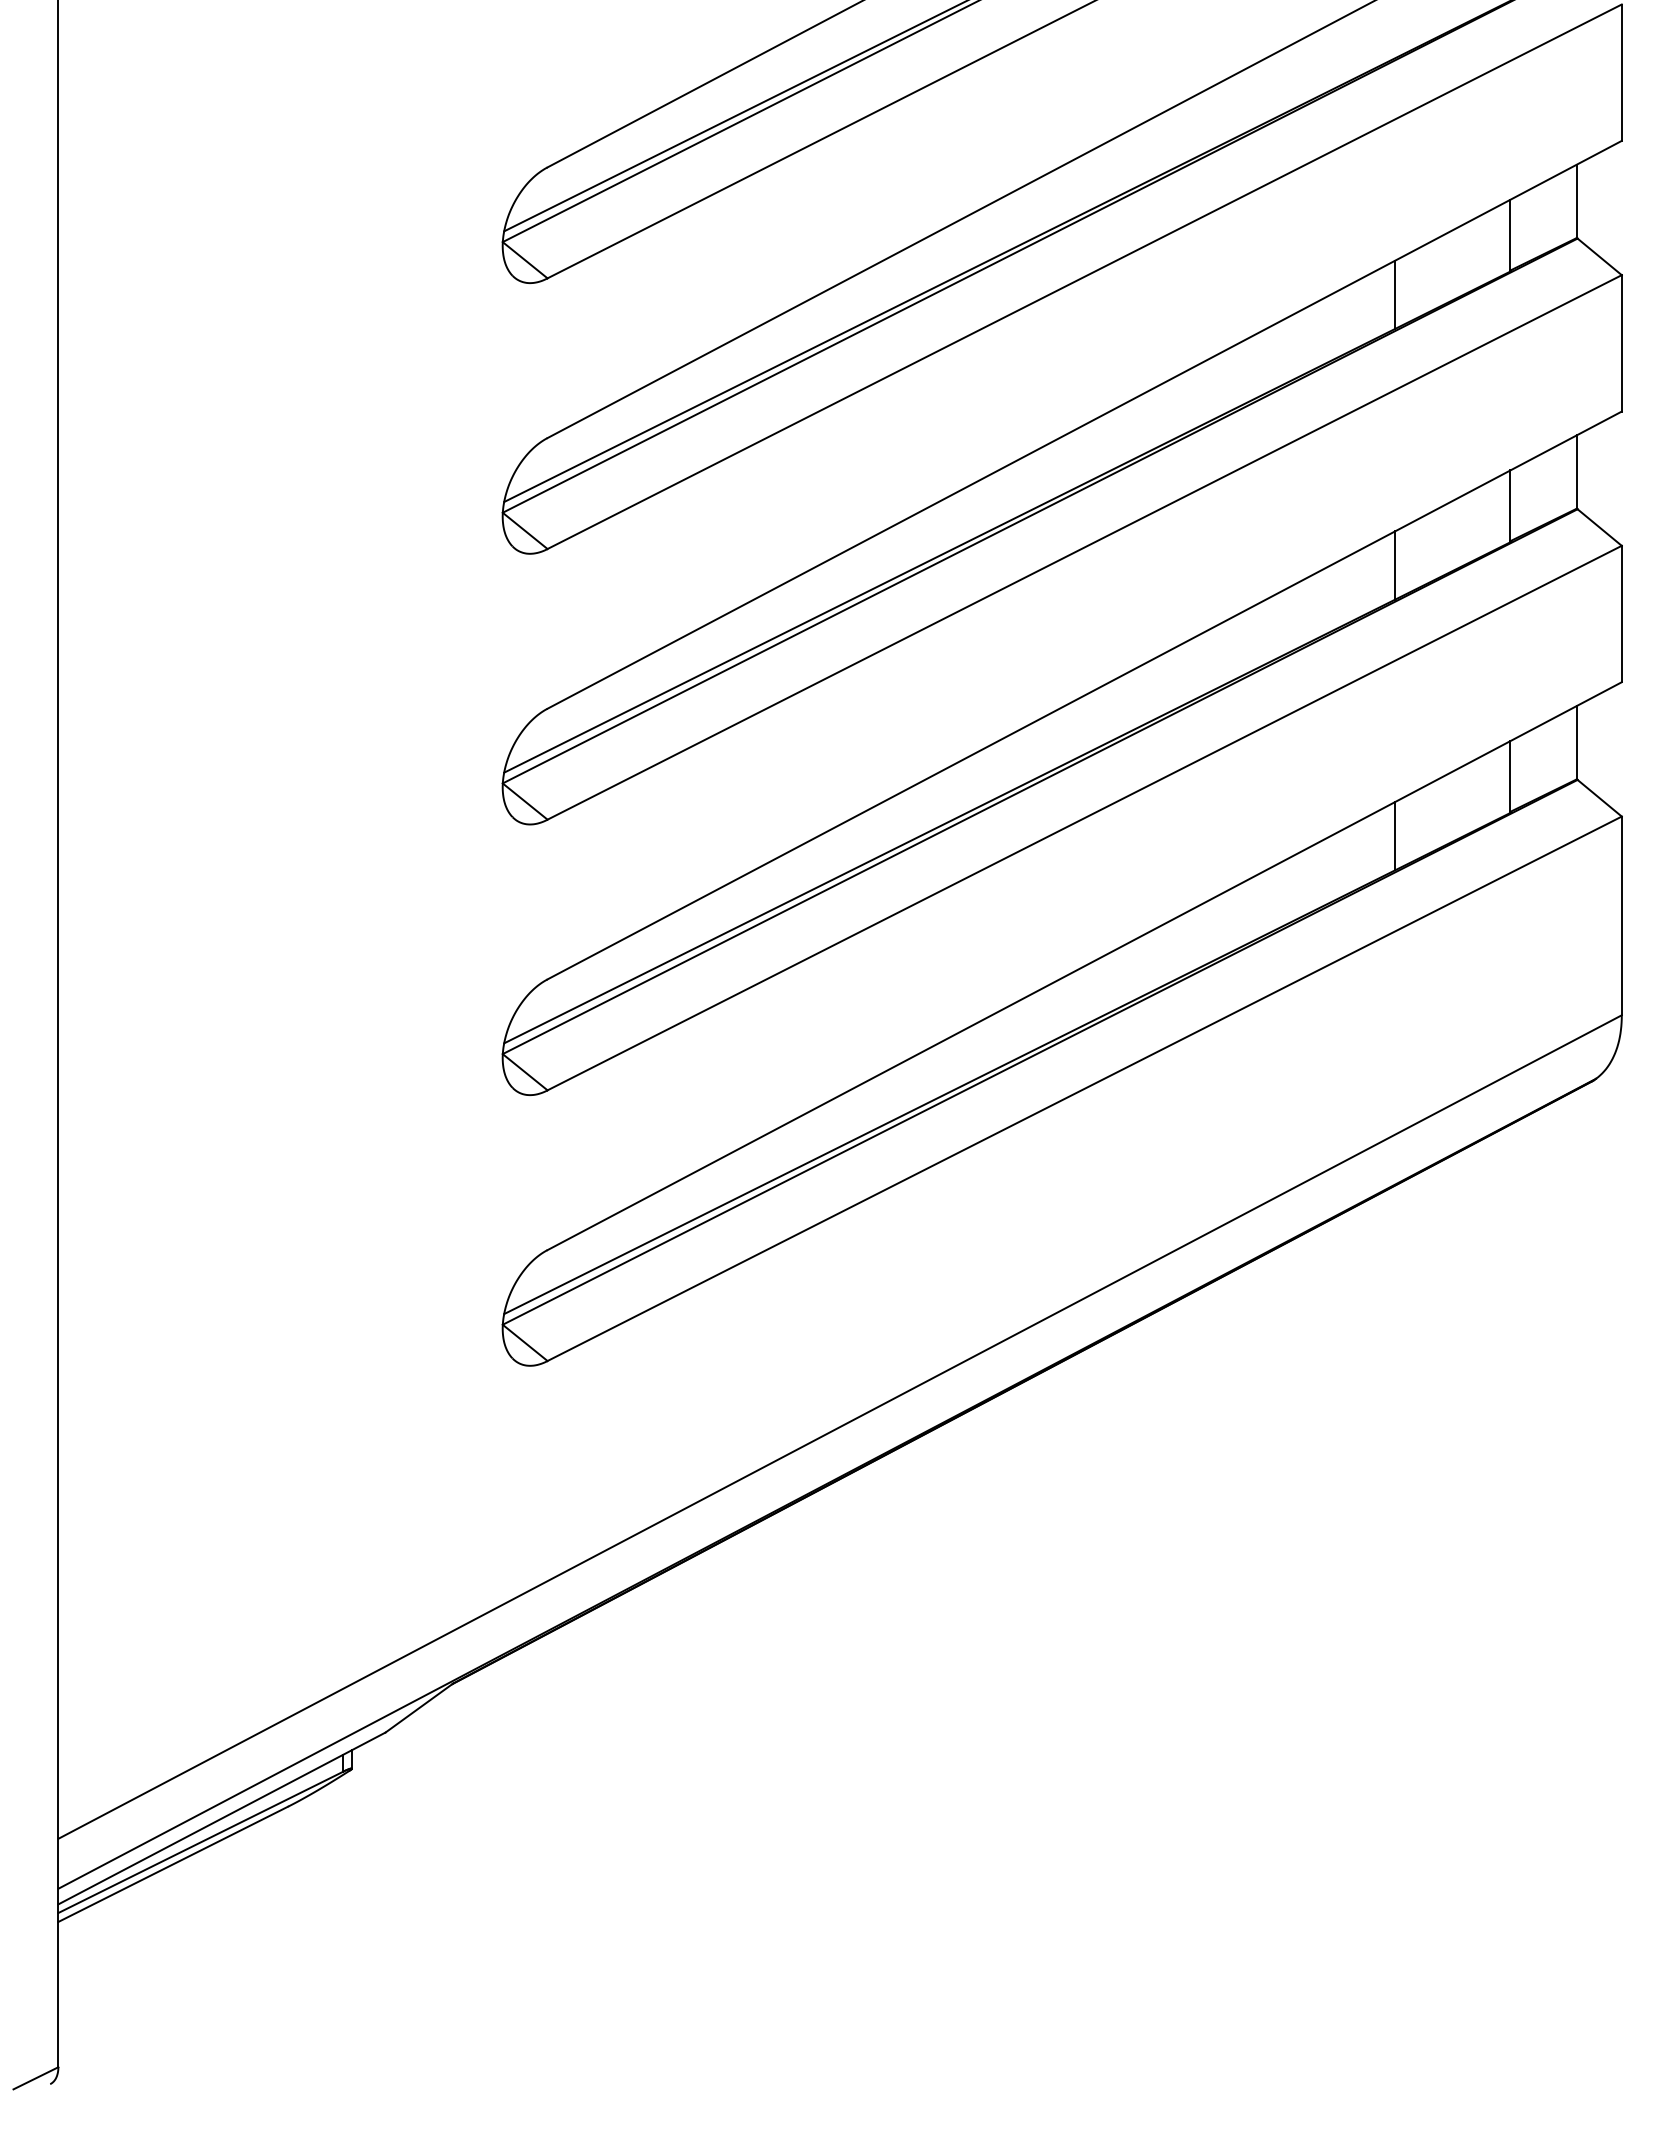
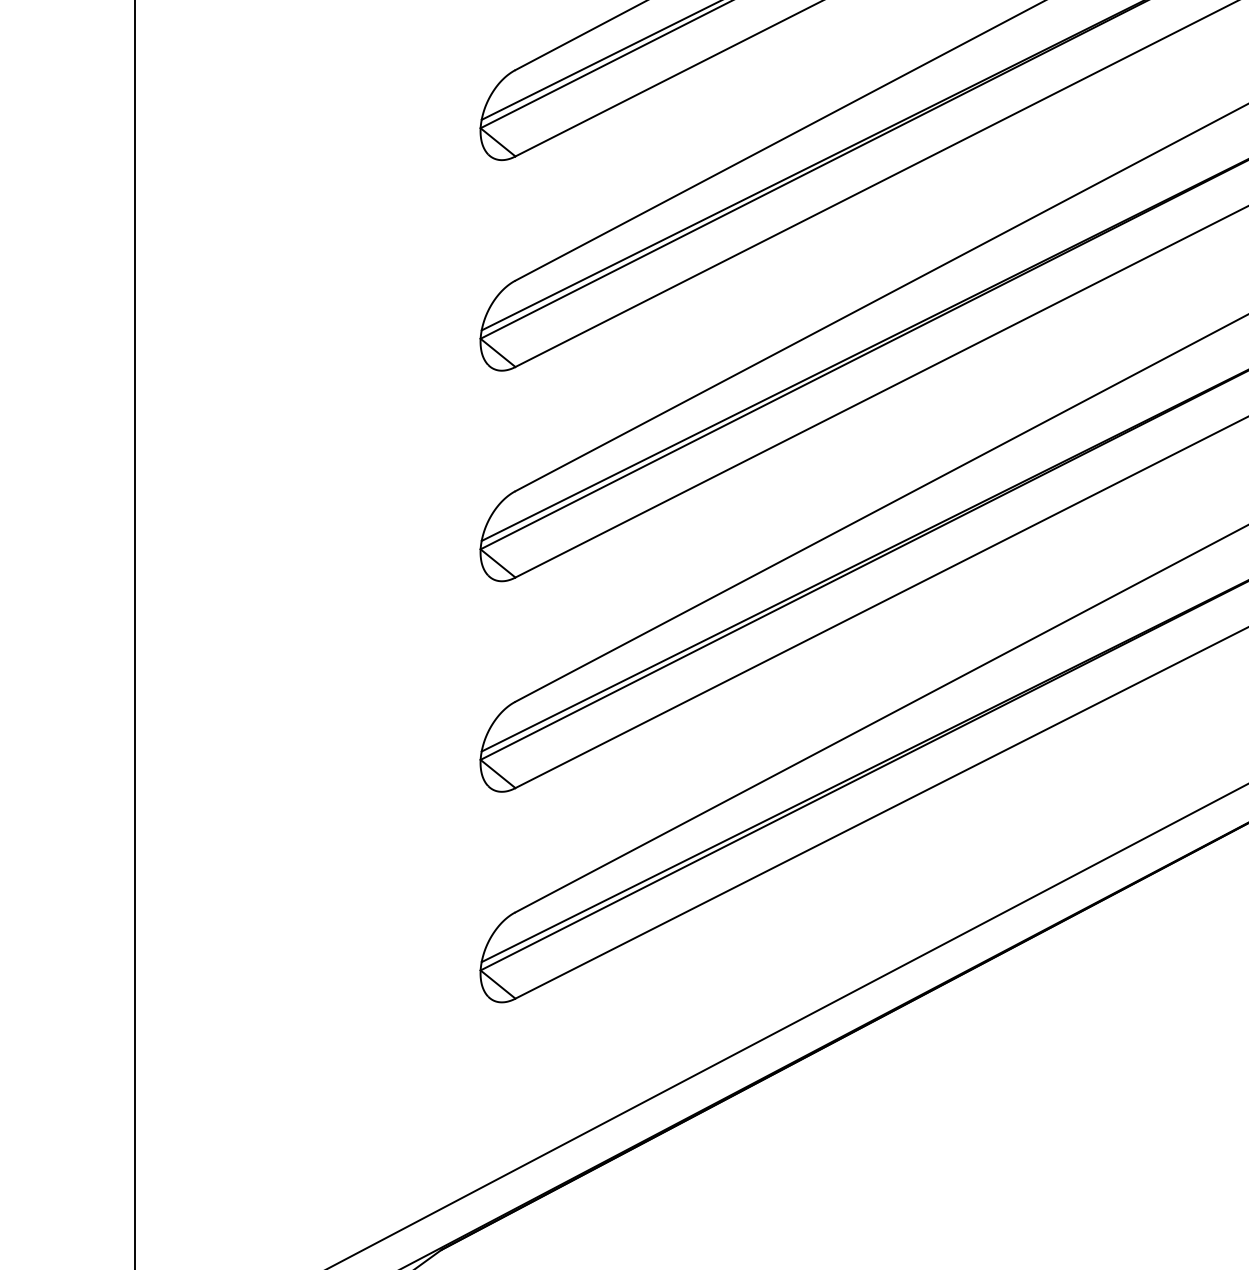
line: (1395, 294) -> (1175, 168), removed
line: (1395, 565) -> (1175, 379), removed
line: (1395, 835) -> (1175, 589), removed

